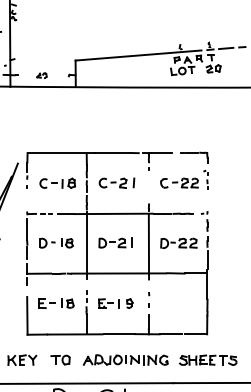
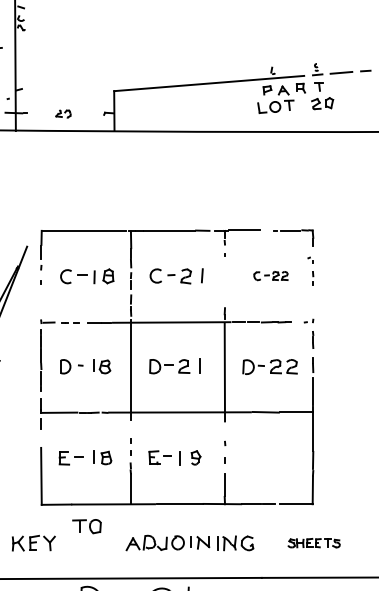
part: (179, 182) -> (270, 275), size x0.6
part: (60, 359) -> (86, 525), moved
part: (207, 359) -> (313, 542), size x0.6

